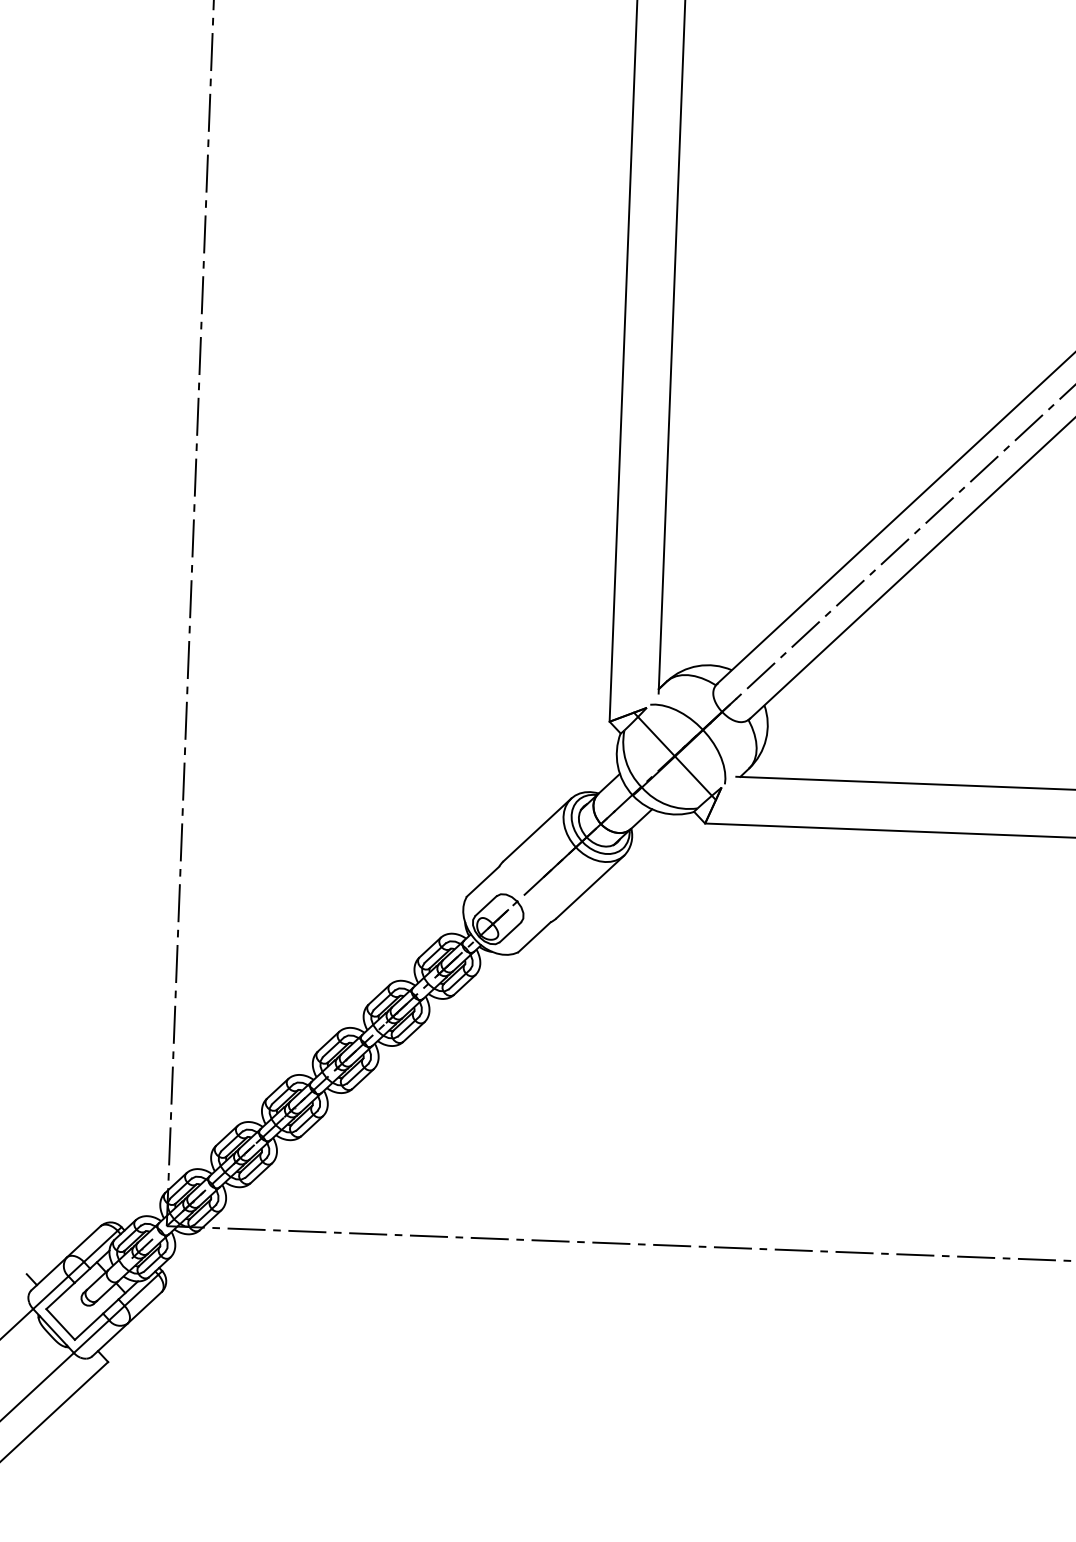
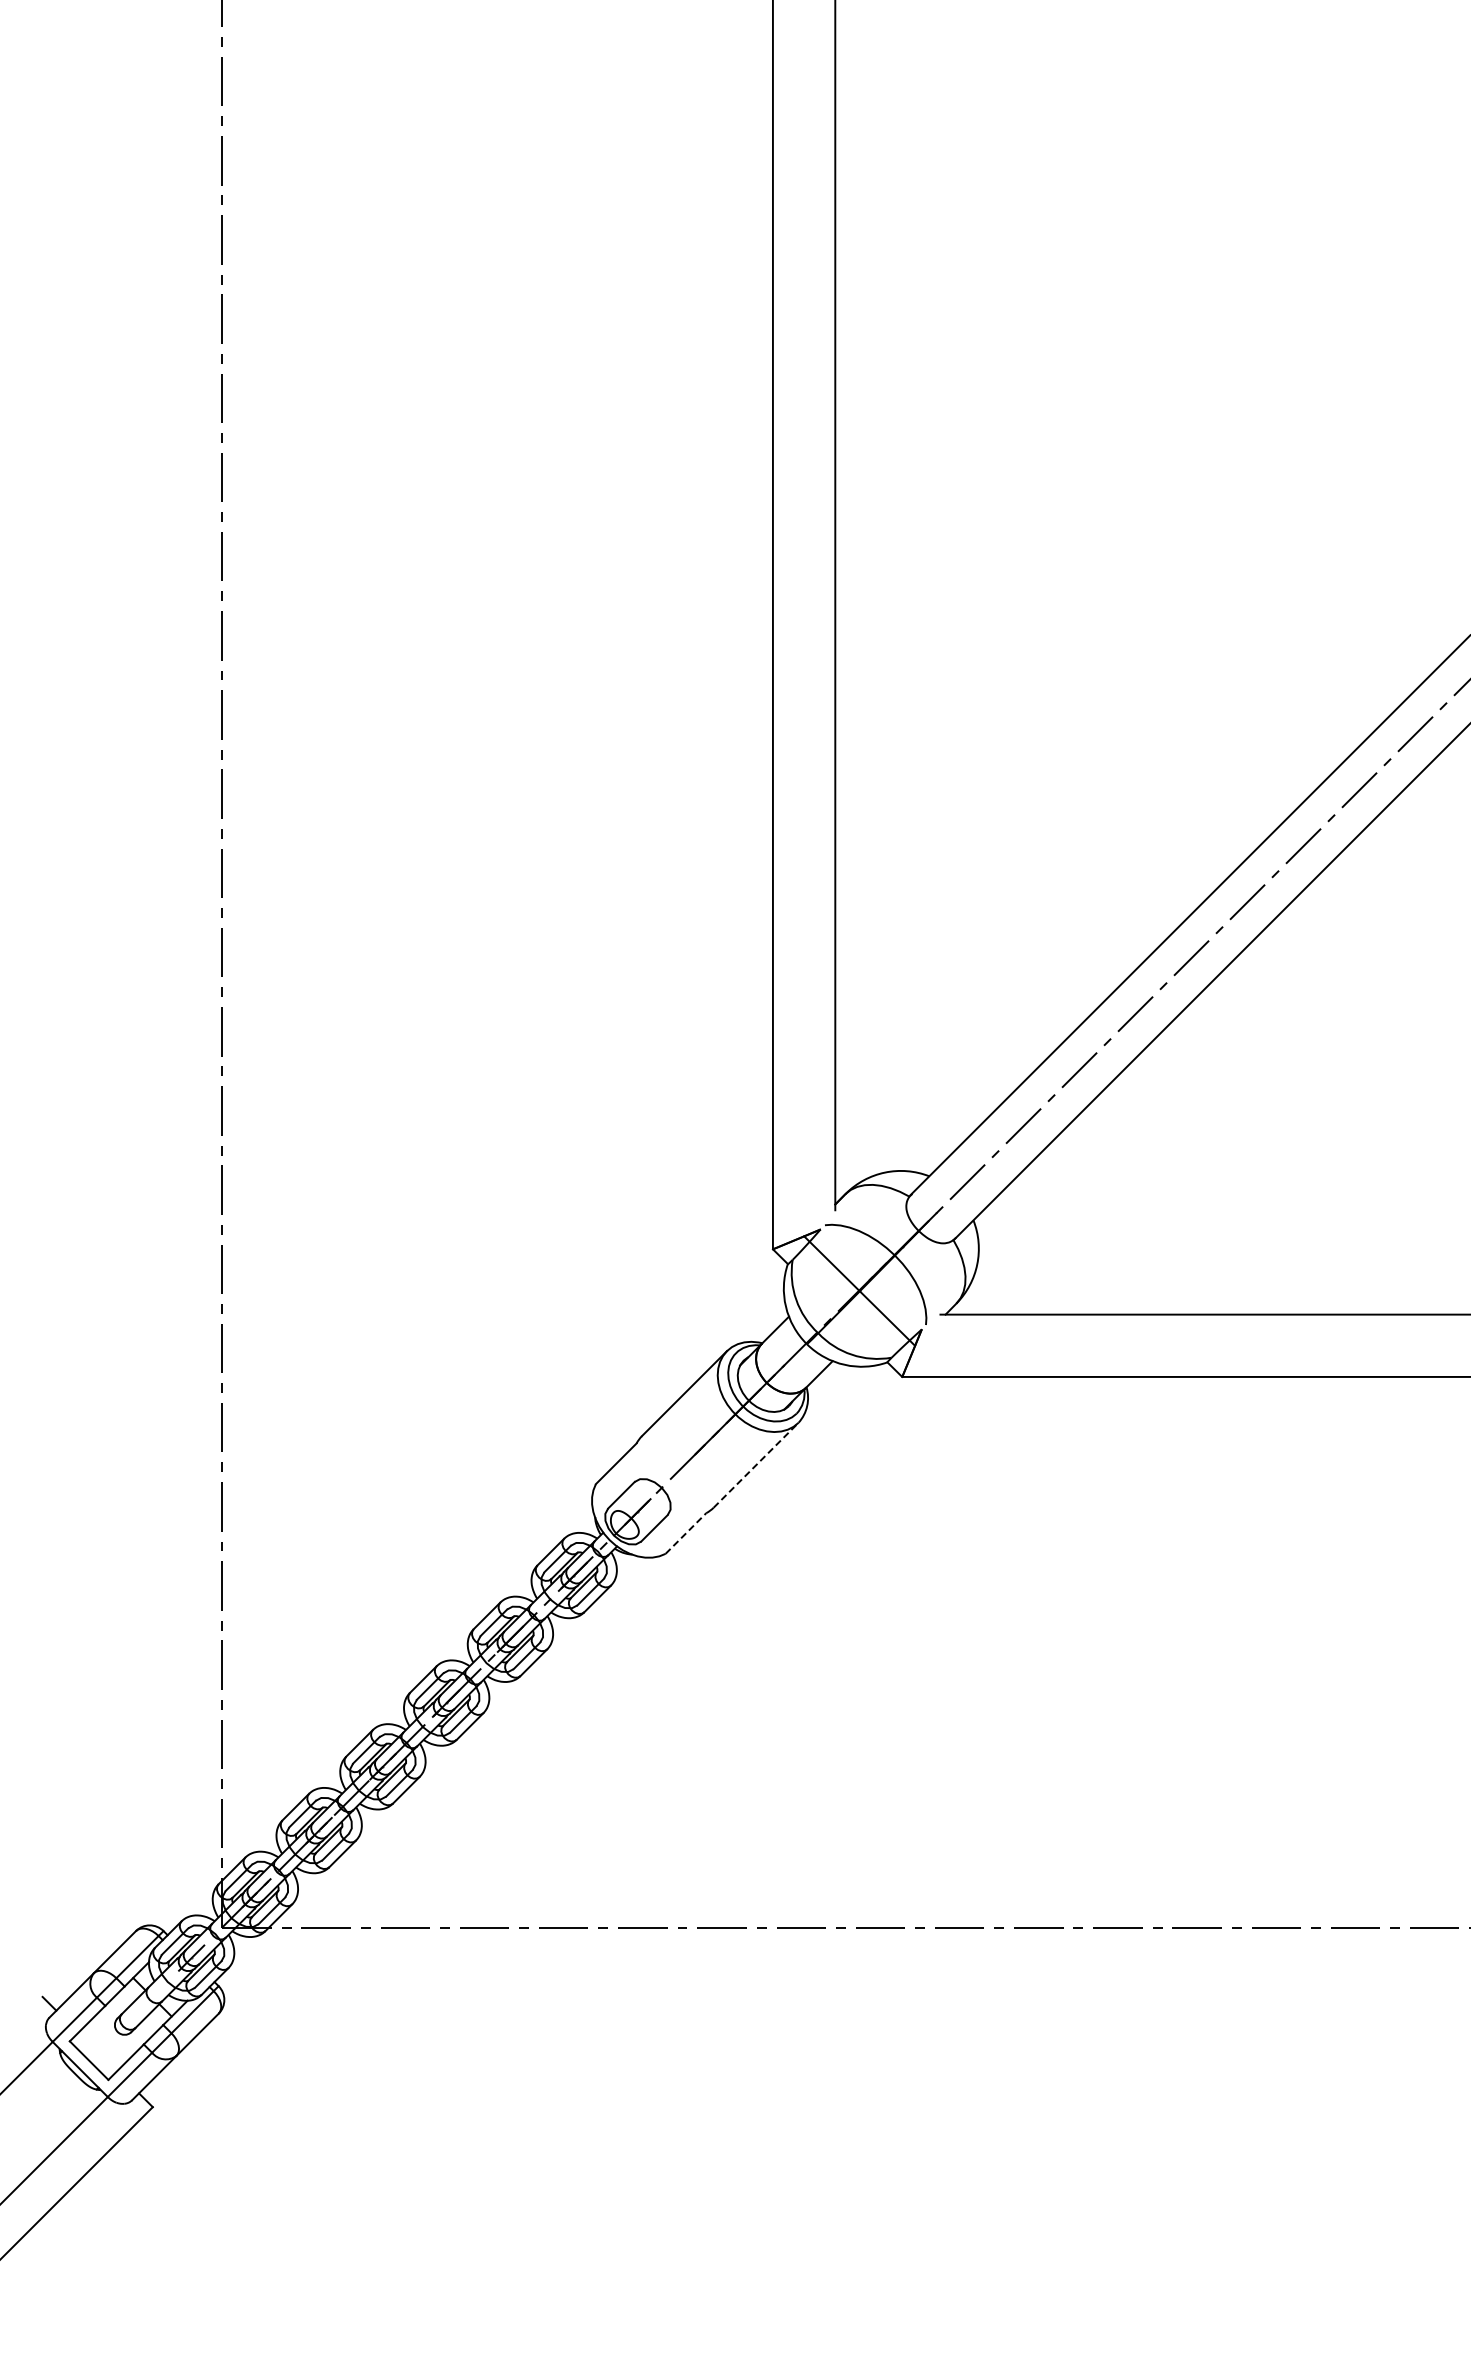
line: (590, 886) -> (756, 1464), solid -> dashed
line: (534, 937) -> (685, 1533), solid -> dashed

